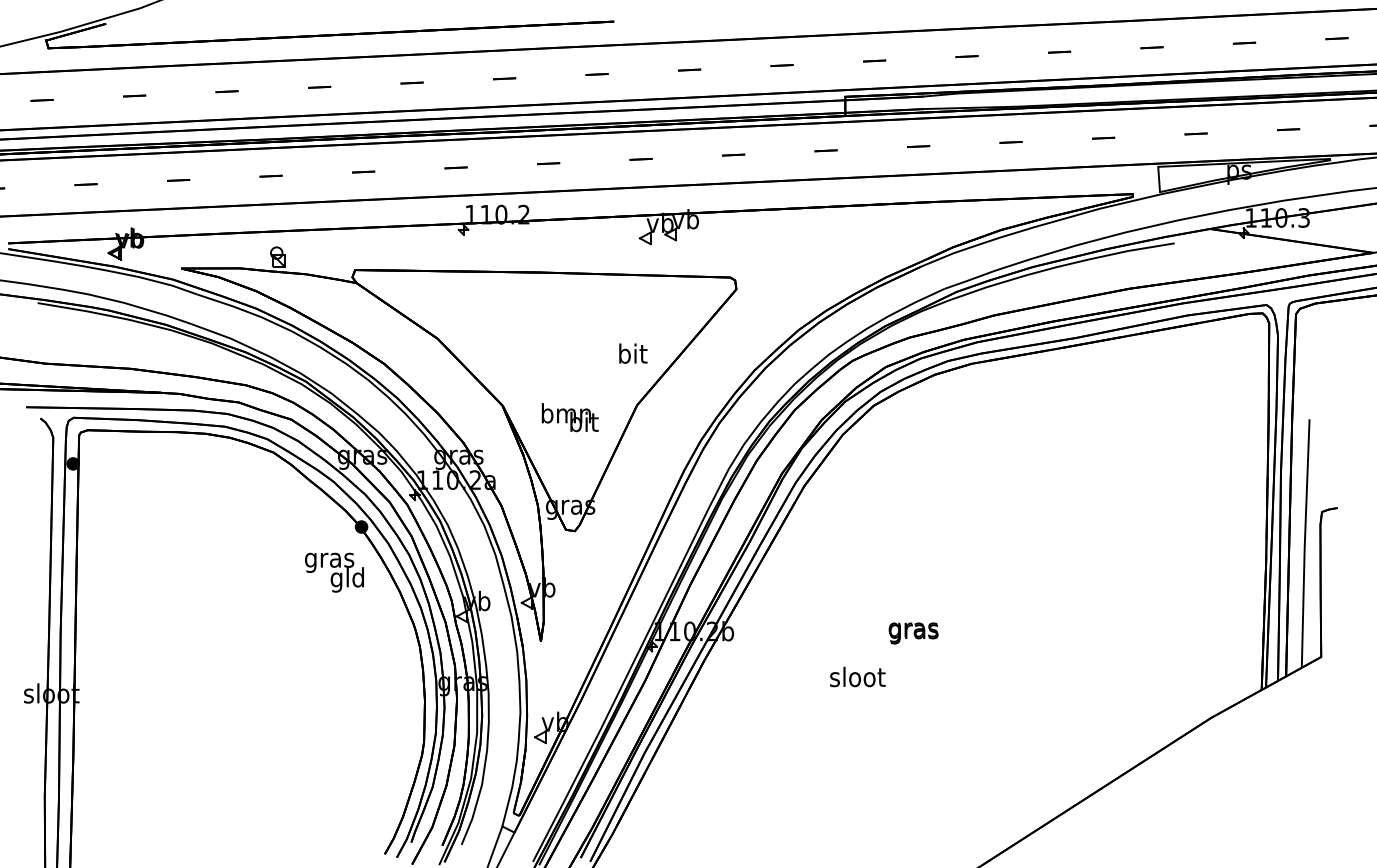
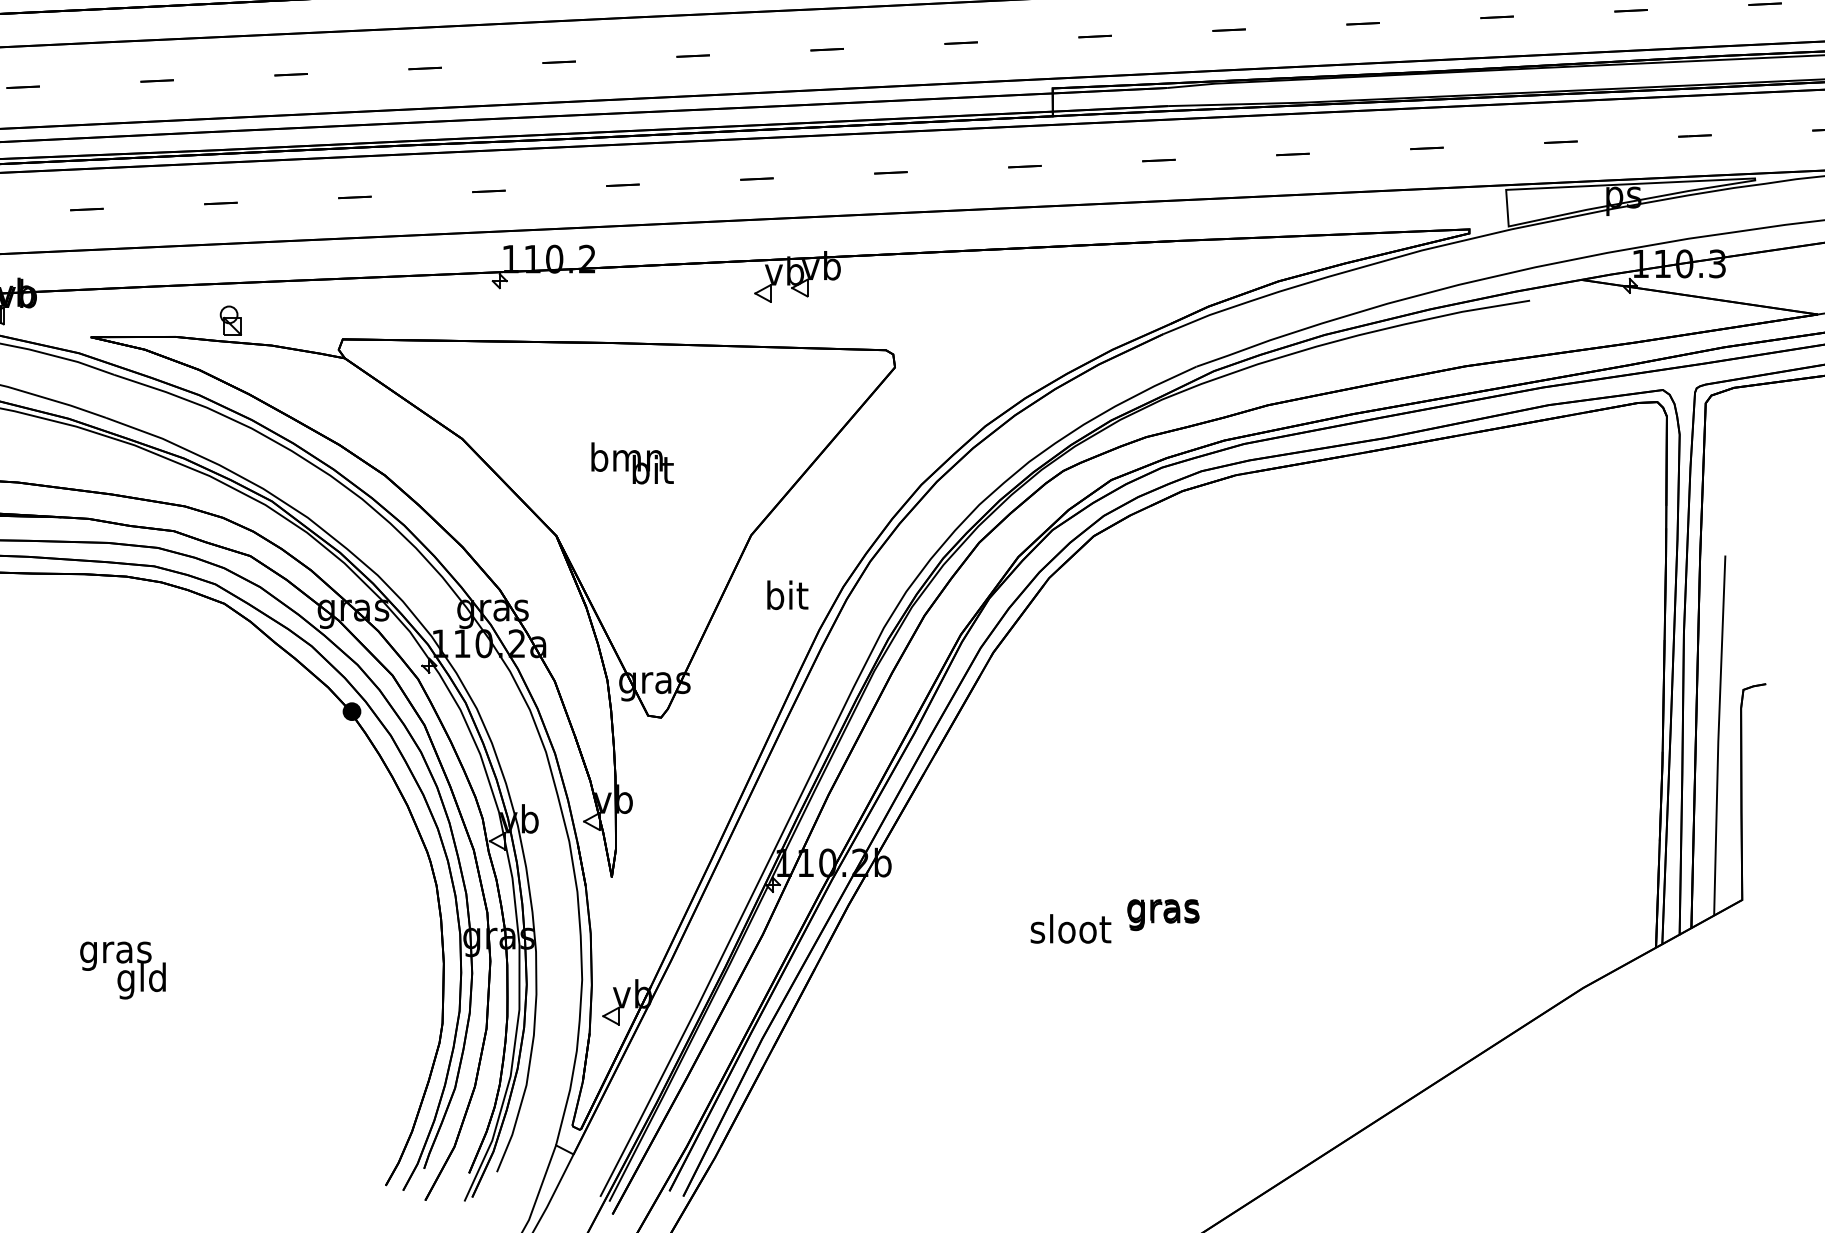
text: (633, 353) -> (787, 595), moved
text: (569, 417) -> (631, 463), moved
text: (334, 572) -> (123, 970), moved
text: (913, 633) -> (1163, 915), moved

